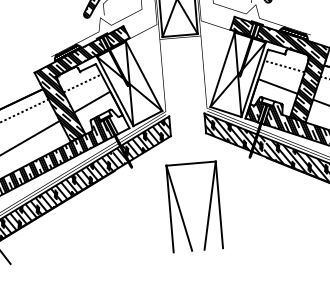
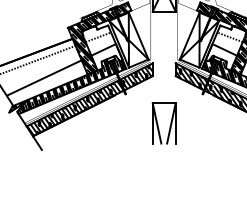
hatch: (118, 119) -> (119, 62), added
part: (193, 207) -> (163, 123), size x0.71

